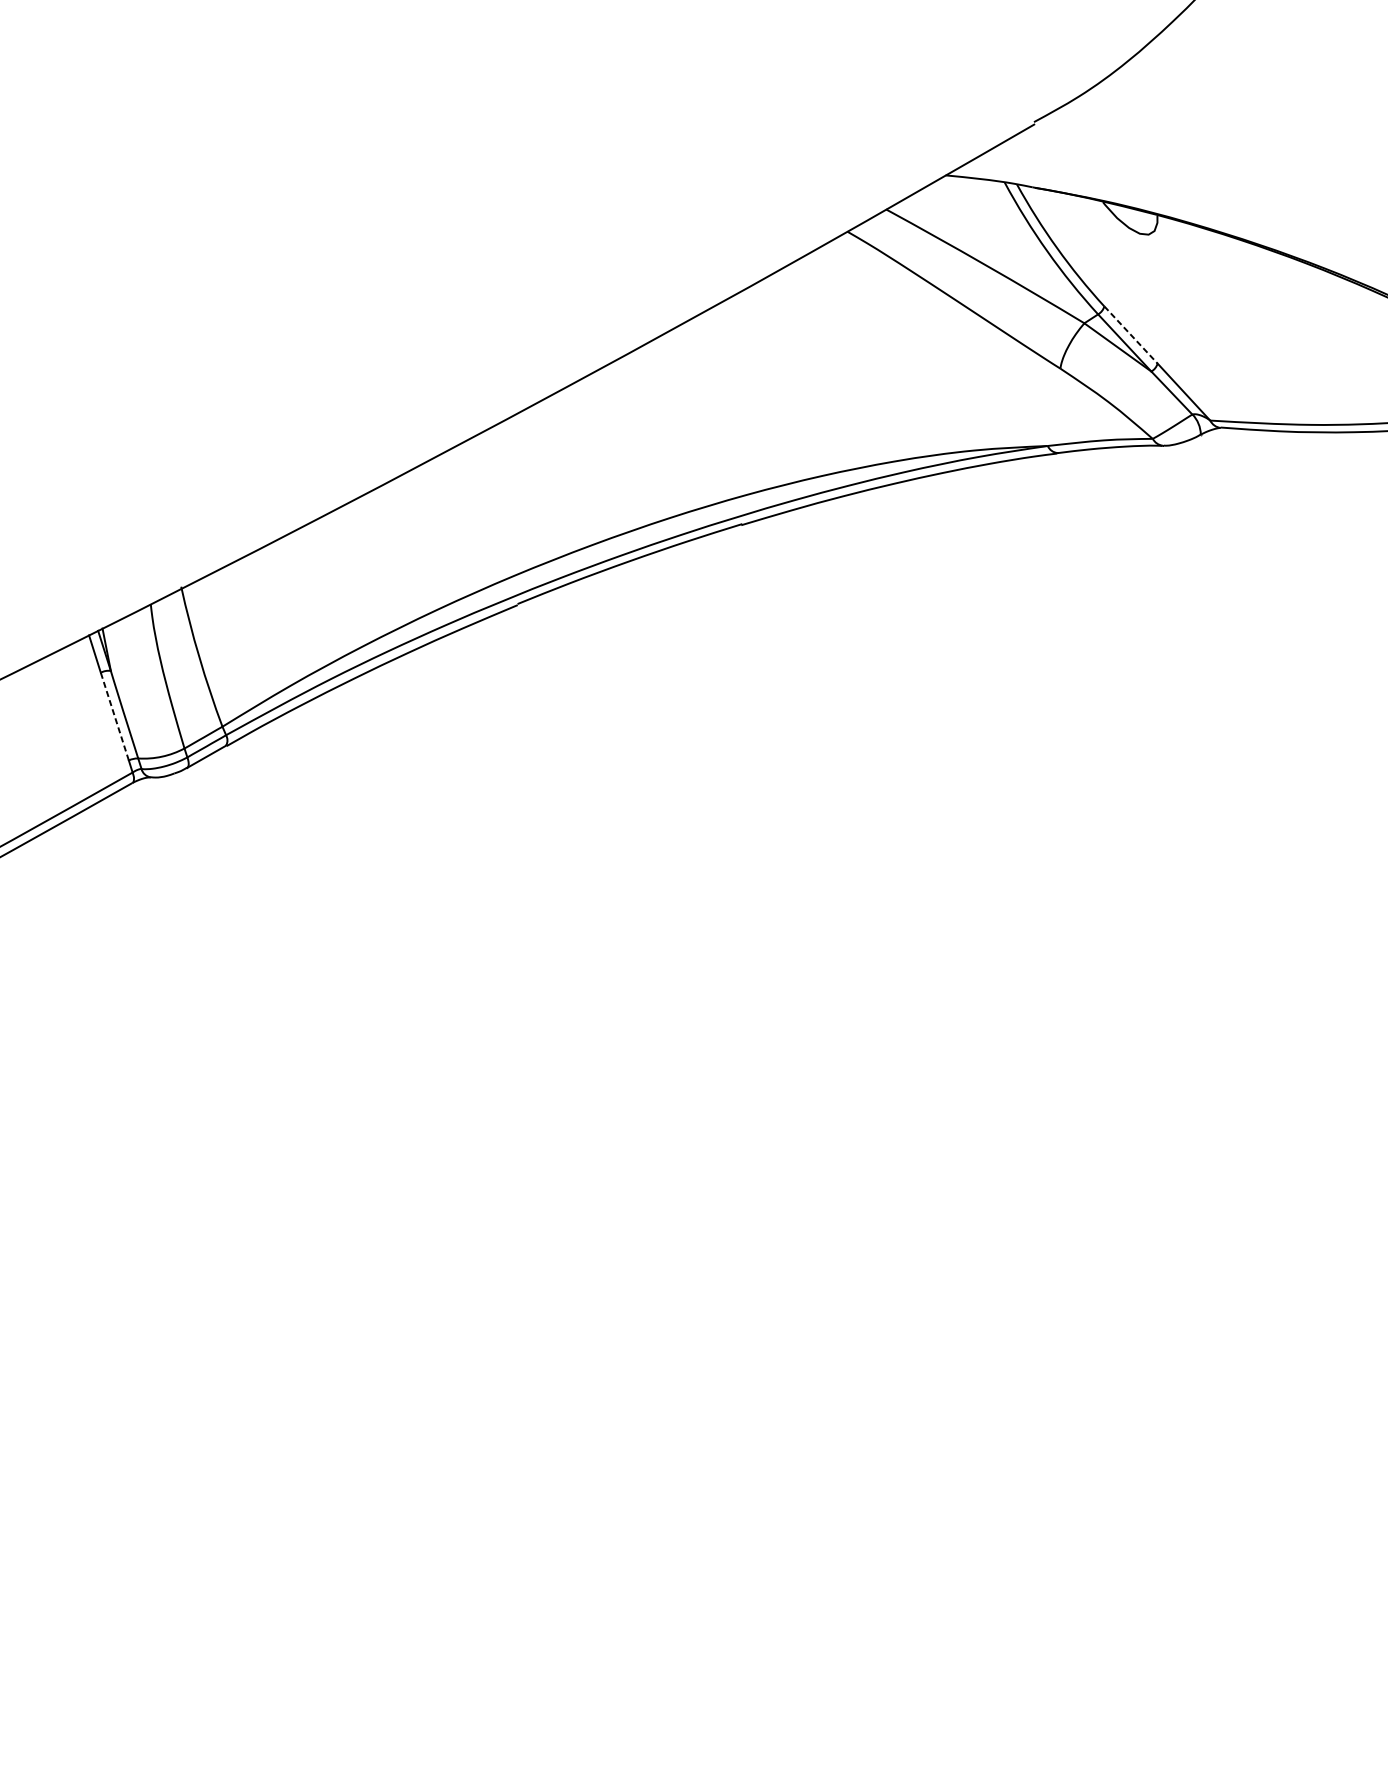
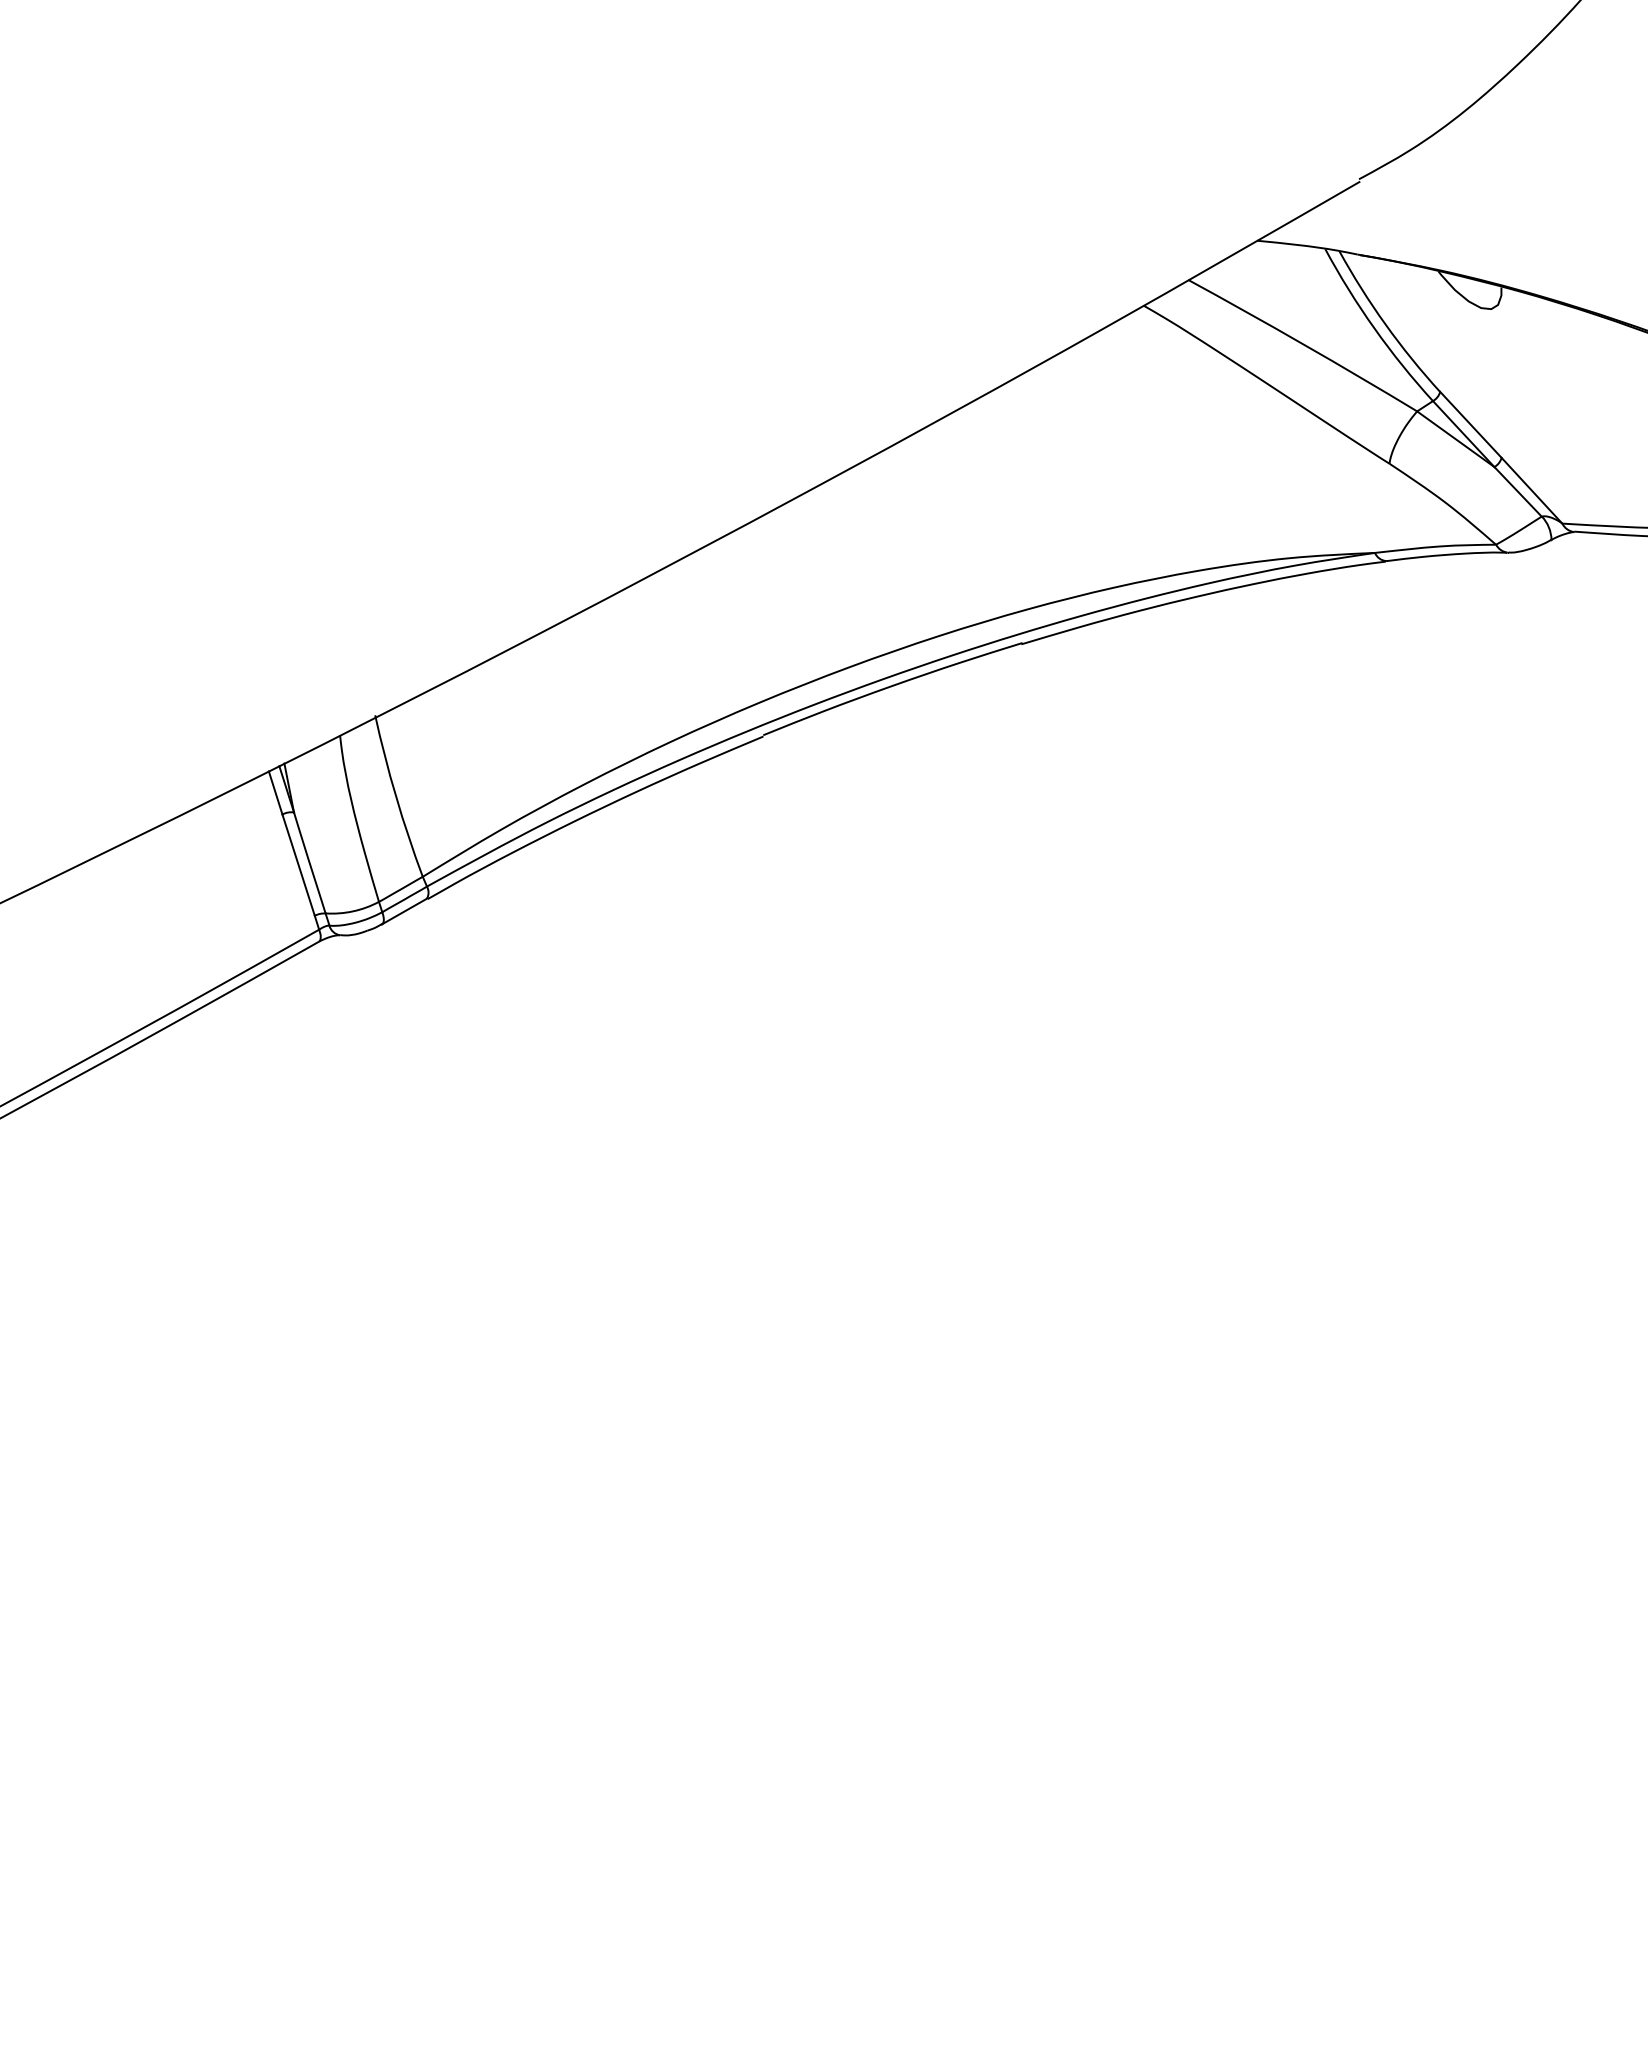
line: (1131, 335) -> (1471, 425), dashed -> solid
line: (114, 716) -> (298, 864), dashed -> solid

